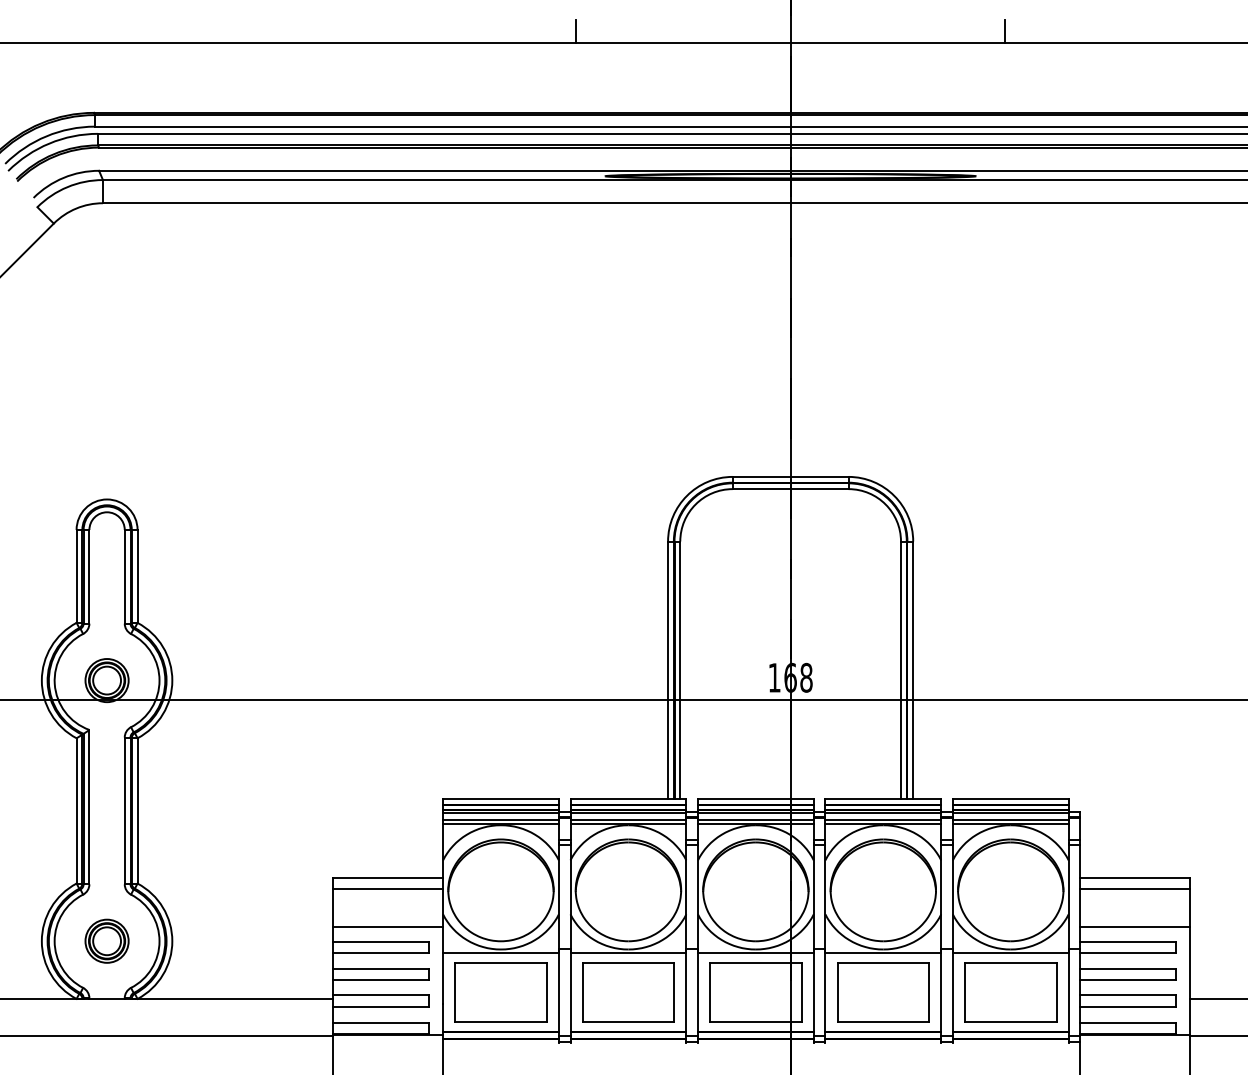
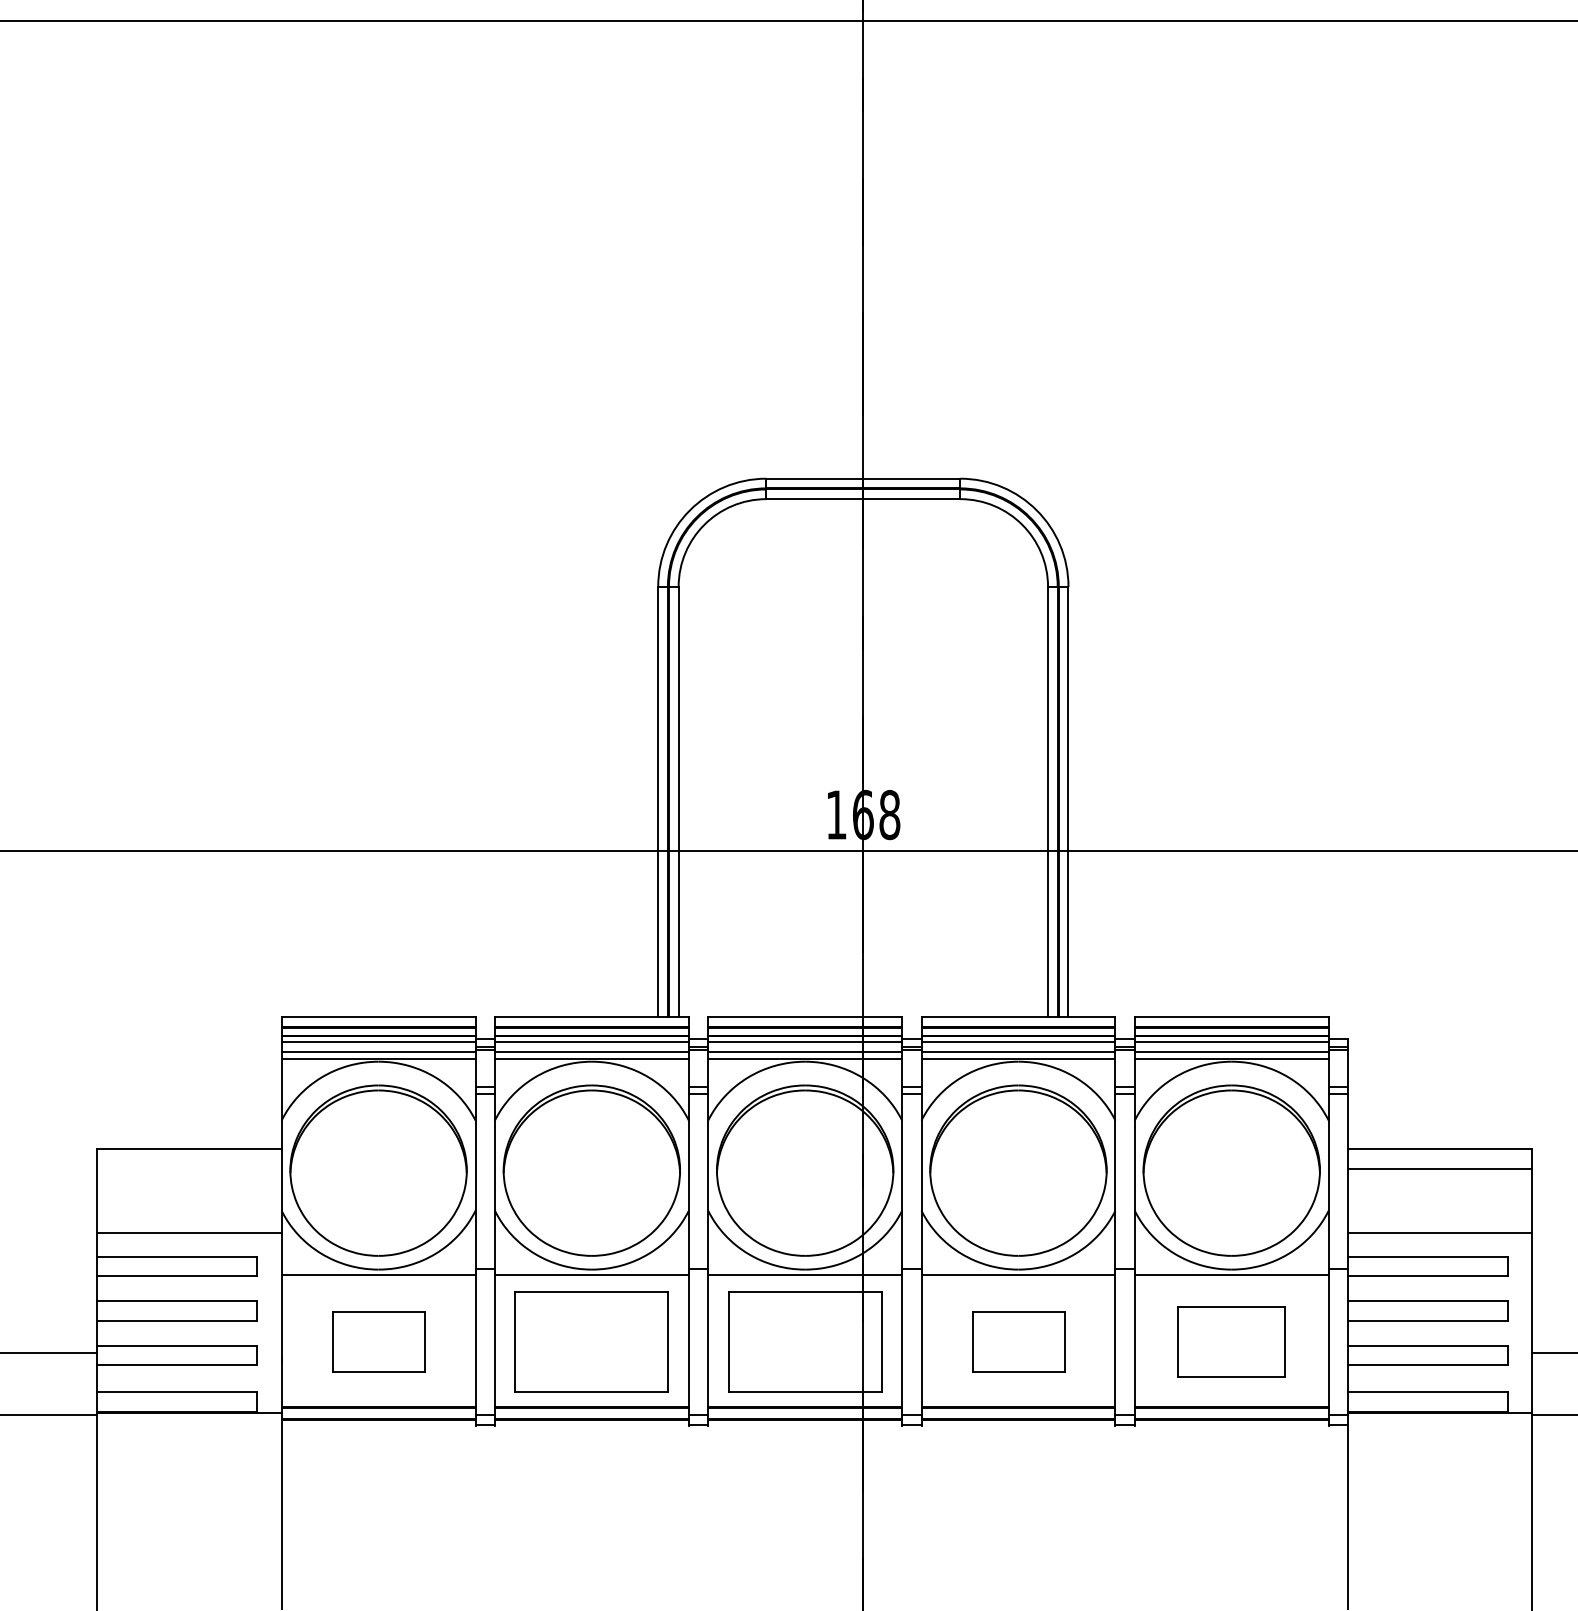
line: (388, 889) -> (190, 1169), removed
part: (500, 992) -> (377, 1341), size x0.6
part: (883, 992) -> (1018, 1341), size x0.6
part: (1010, 992) -> (1231, 1341), size x0.7

